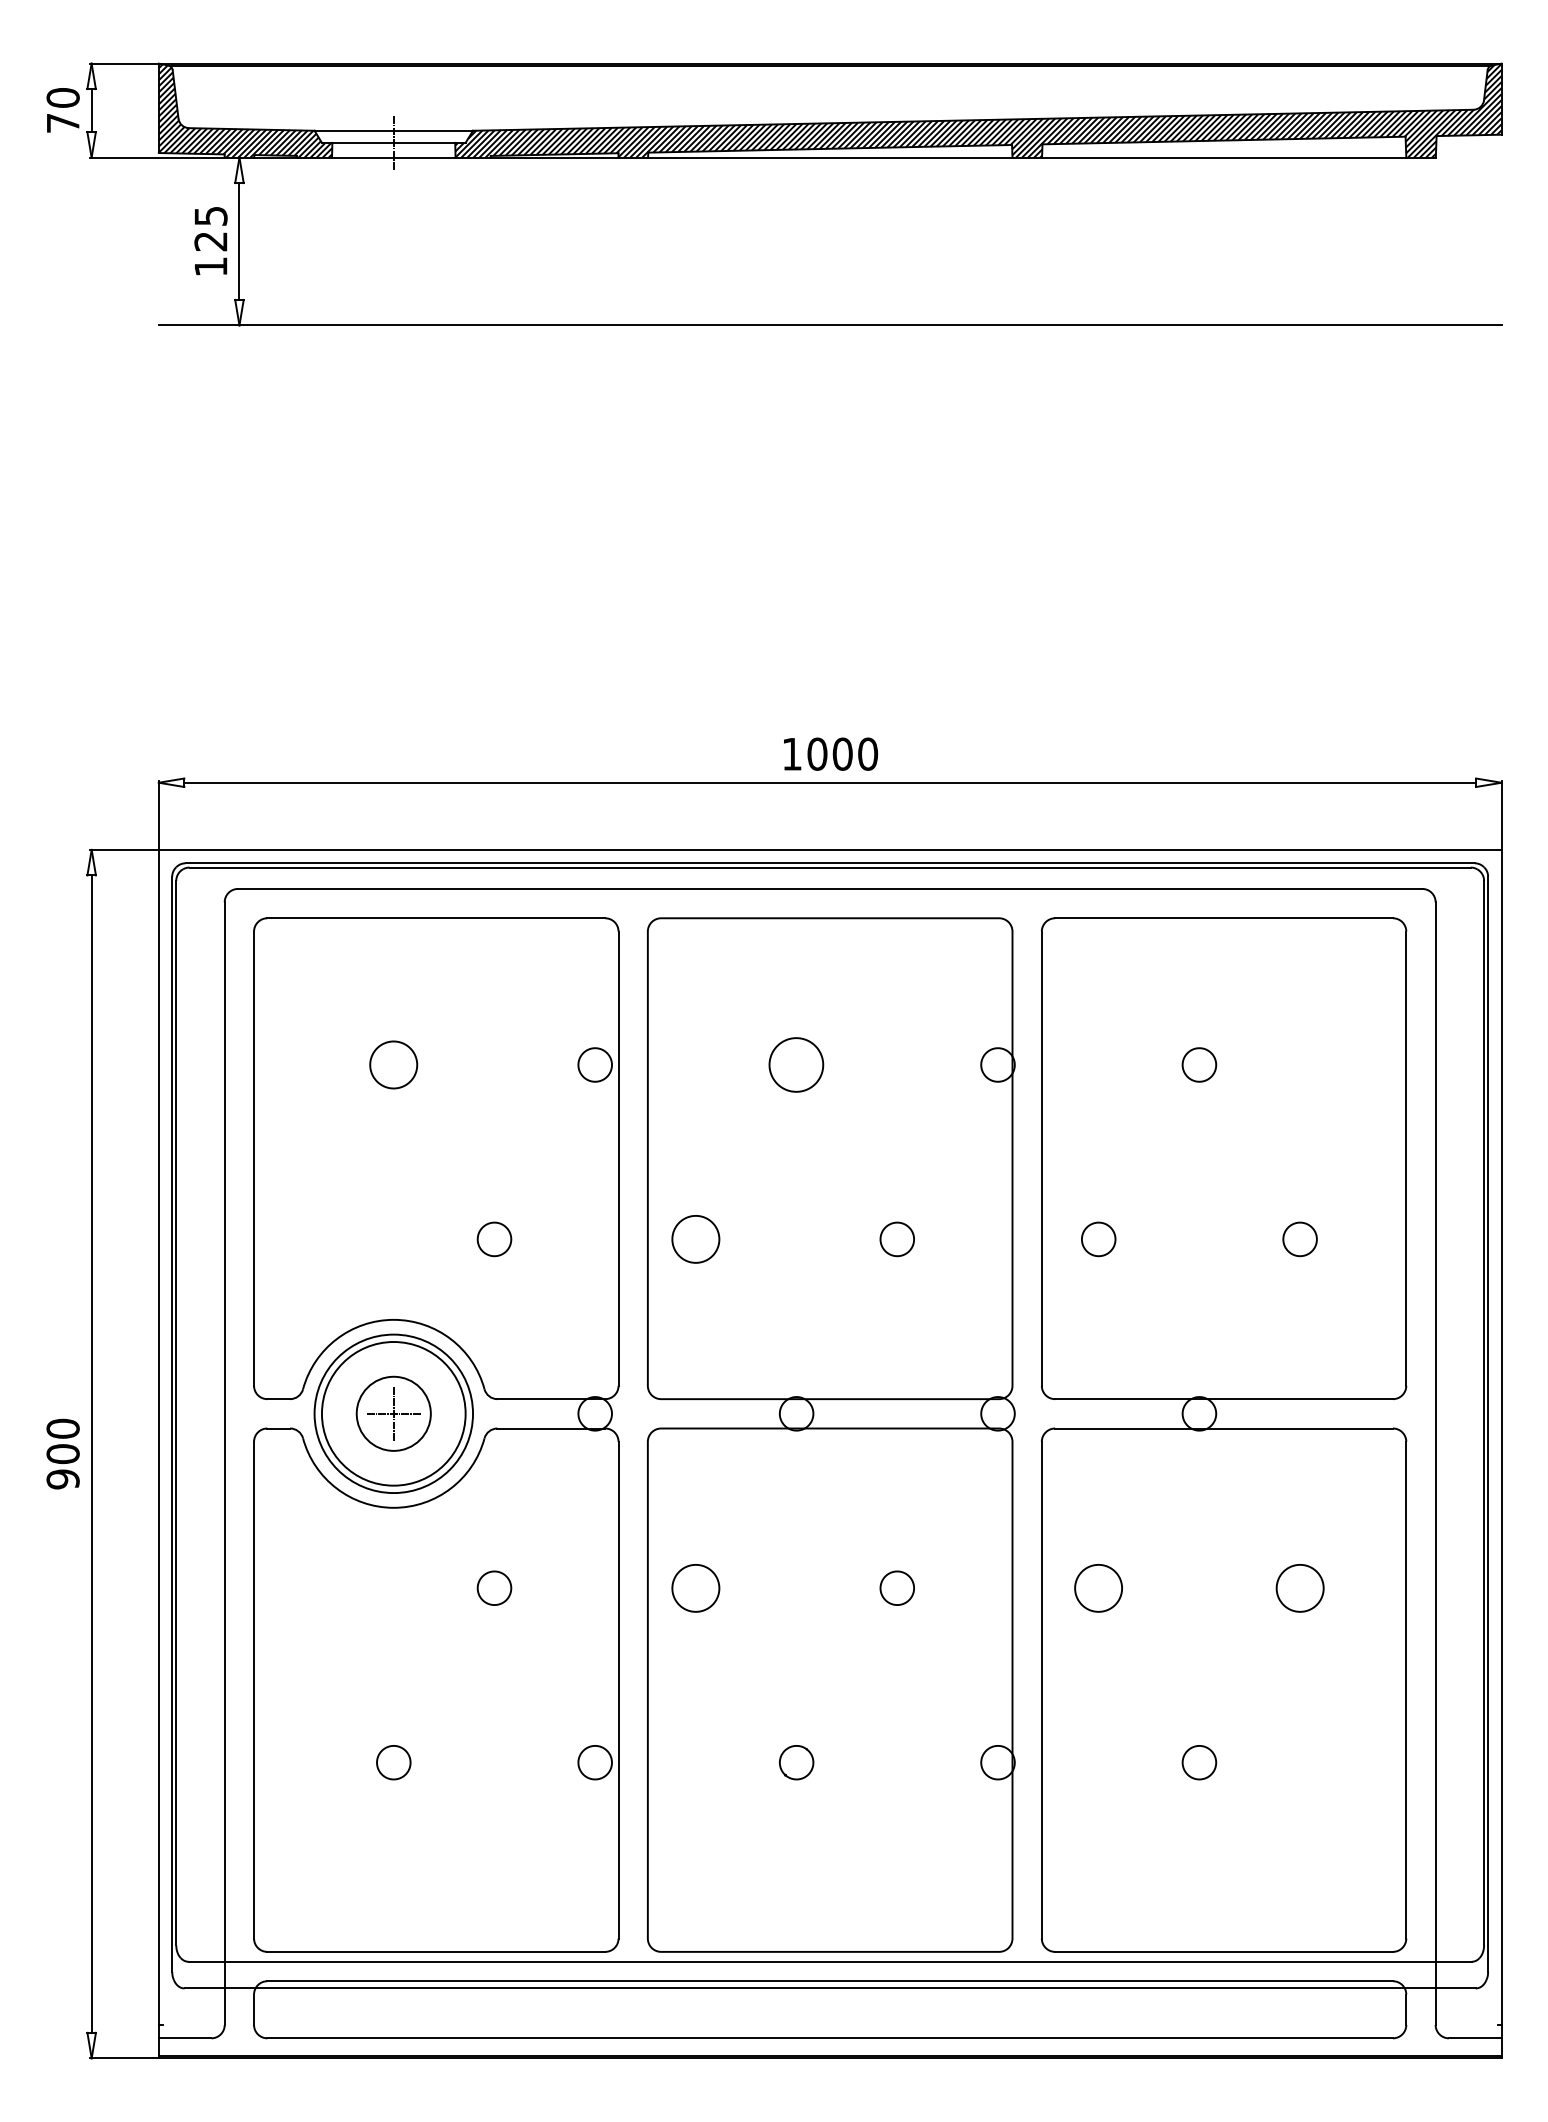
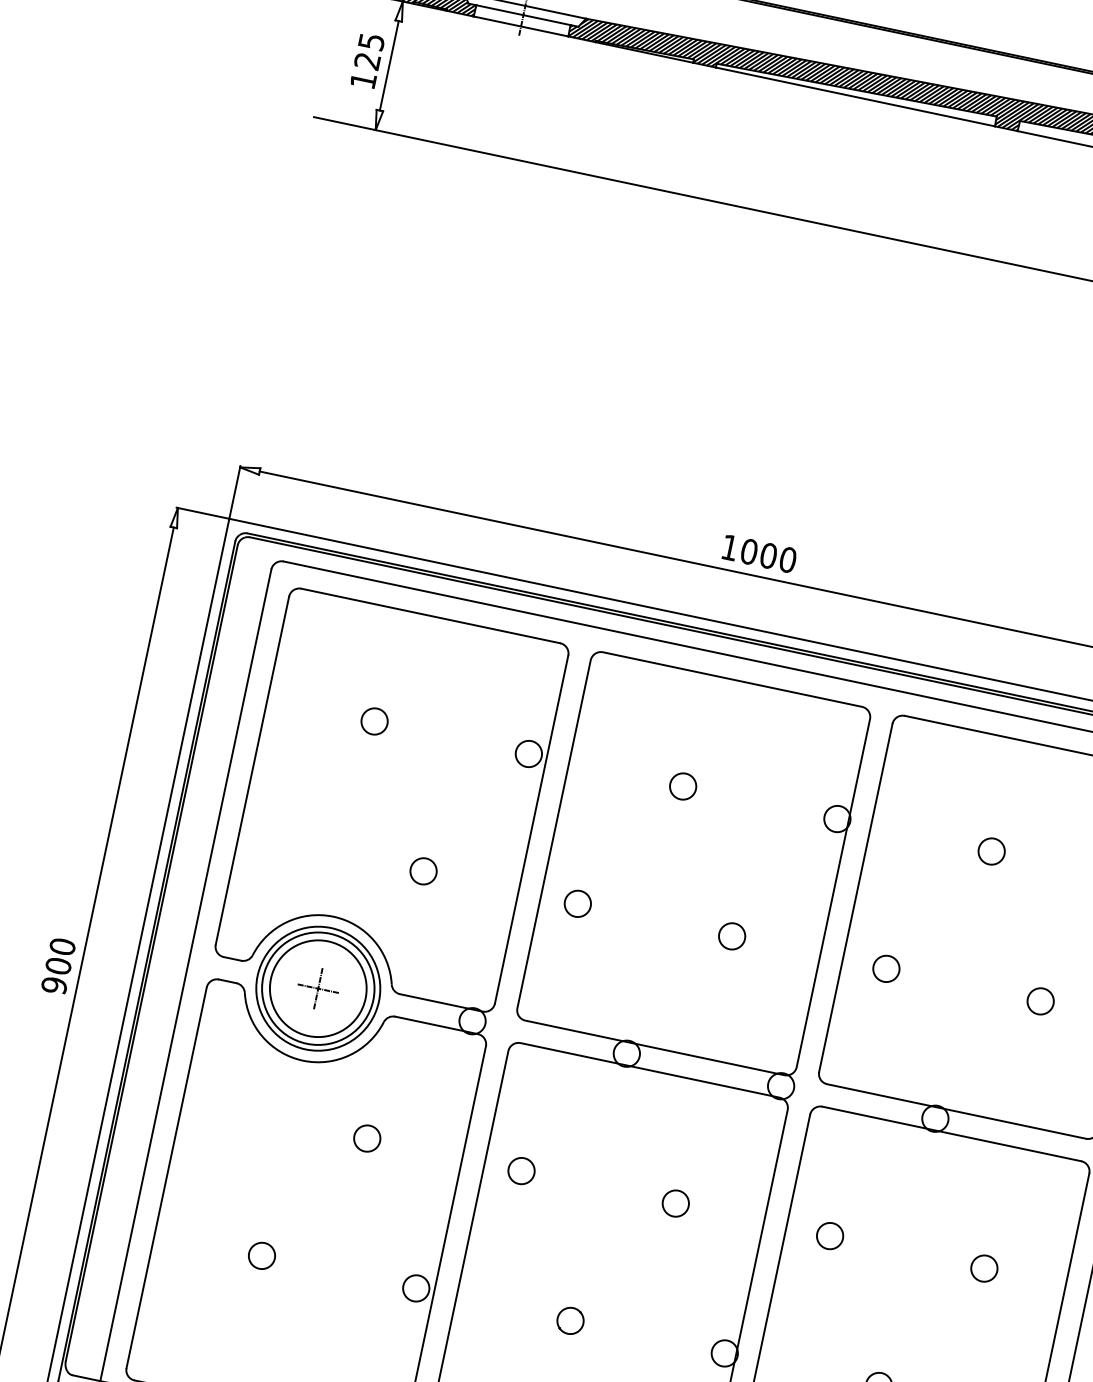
part: (393, 1064) -> (374, 721), size x0.71
part: (796, 1064) -> (683, 786), size x0.62
part: (695, 1239) -> (577, 903), size x0.71
circle: (393, 1413) -> (318, 988), size x1.67
part: (695, 1587) -> (521, 1170), size x0.71
part: (1098, 1587) -> (830, 1235), size x0.71
part: (1299, 1587) -> (984, 1267), size x0.71

